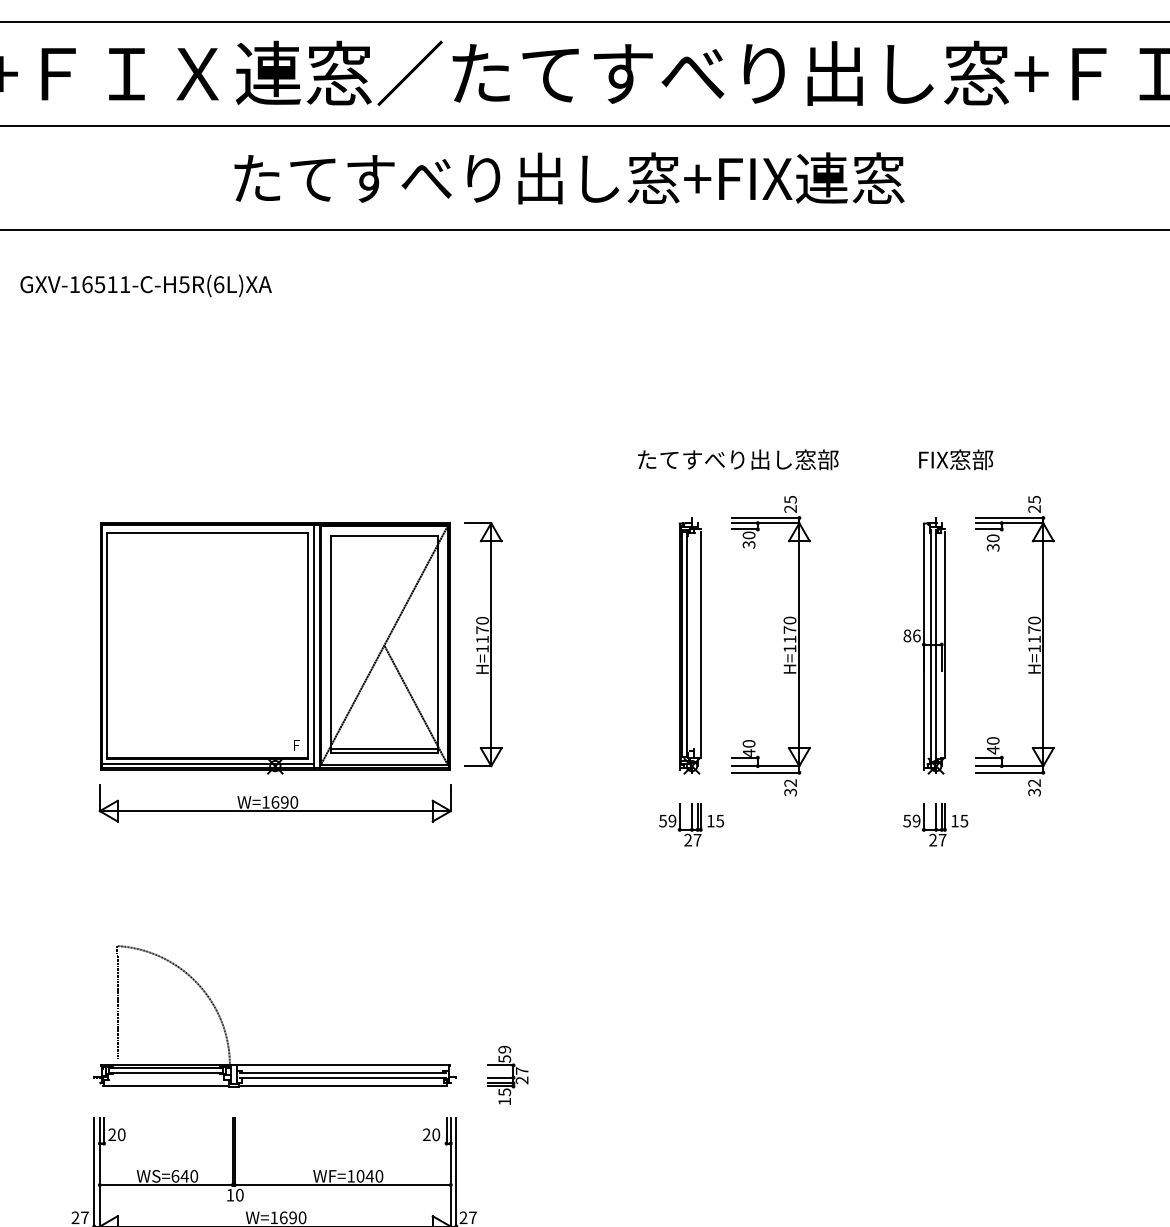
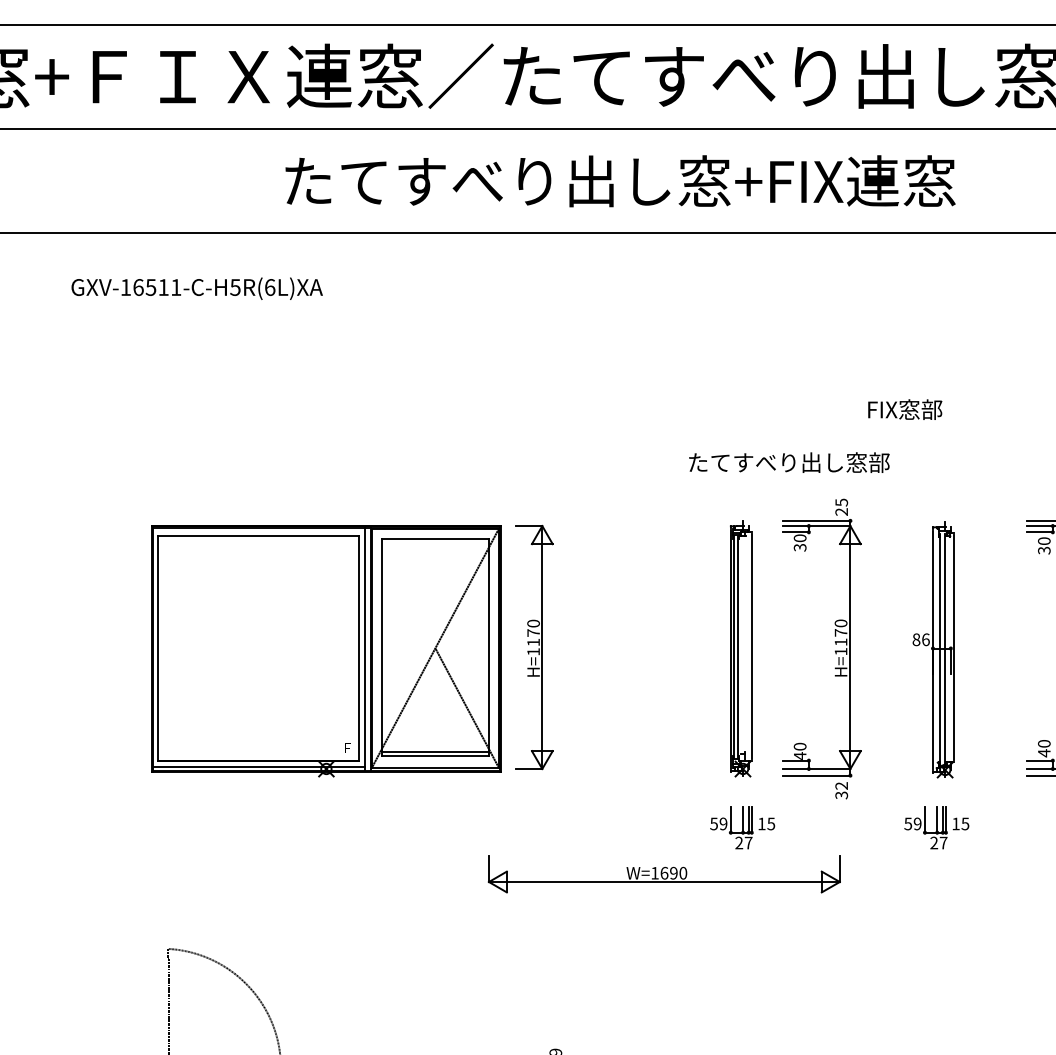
text: (956, 459) -> (905, 409), moved
part: (924, 645) -> (933, 649), moved
part: (274, 803) -> (663, 874), moved
part: (935, 824) -> (936, 827), moved

